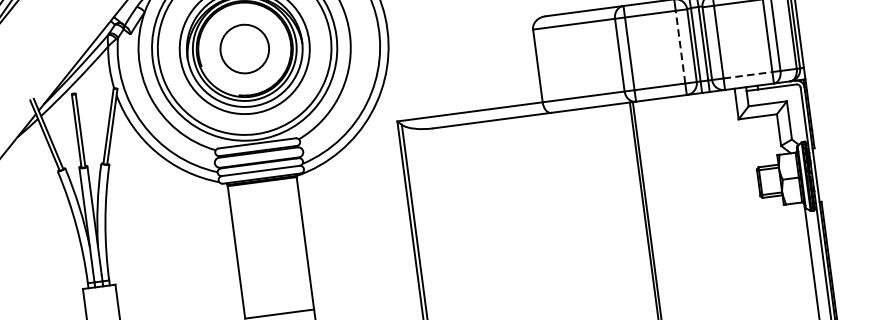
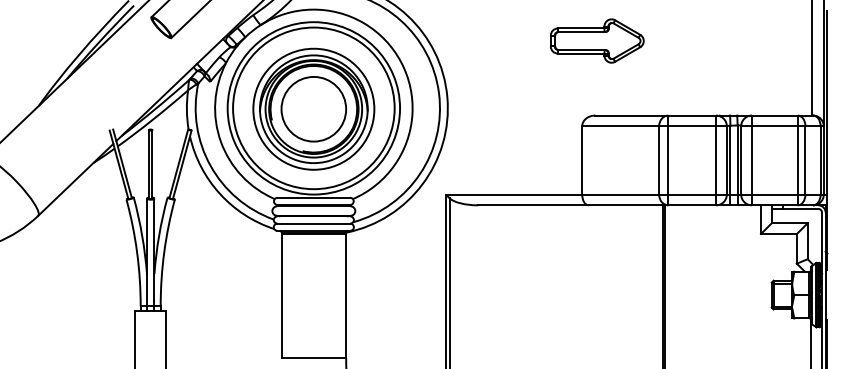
line: (680, 46) -> (716, 159), dashed -> solid
circle: (244, 48) -> (313, 108), size x1.43
line: (747, 75) -> (774, 194), dashed -> solid

